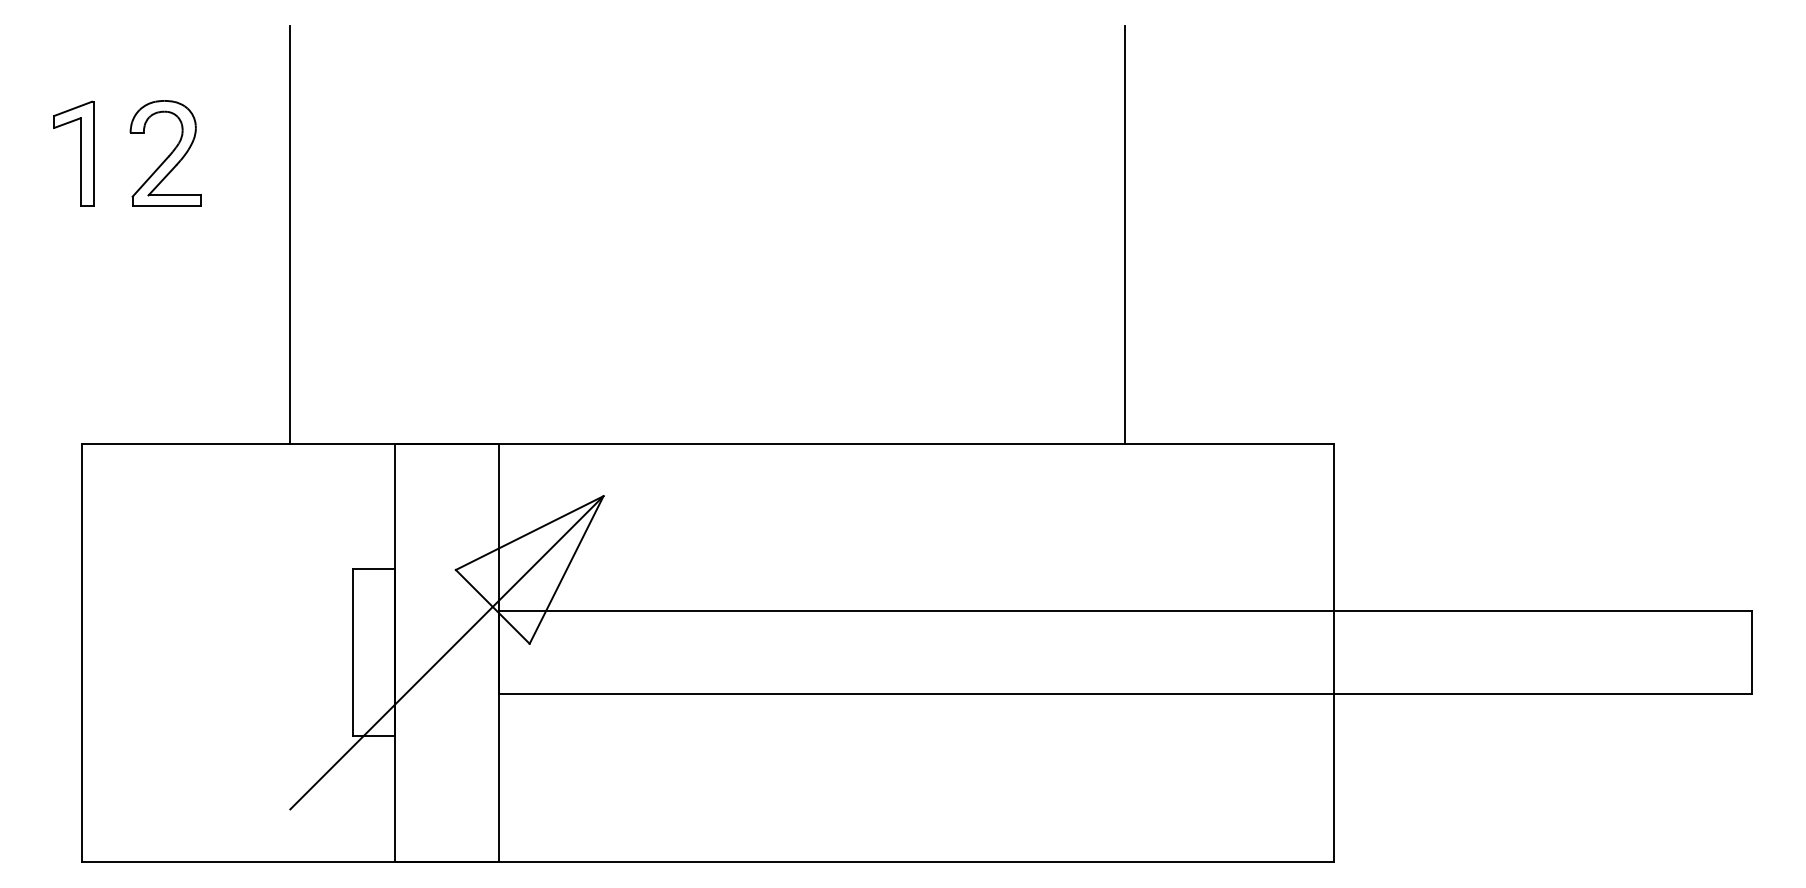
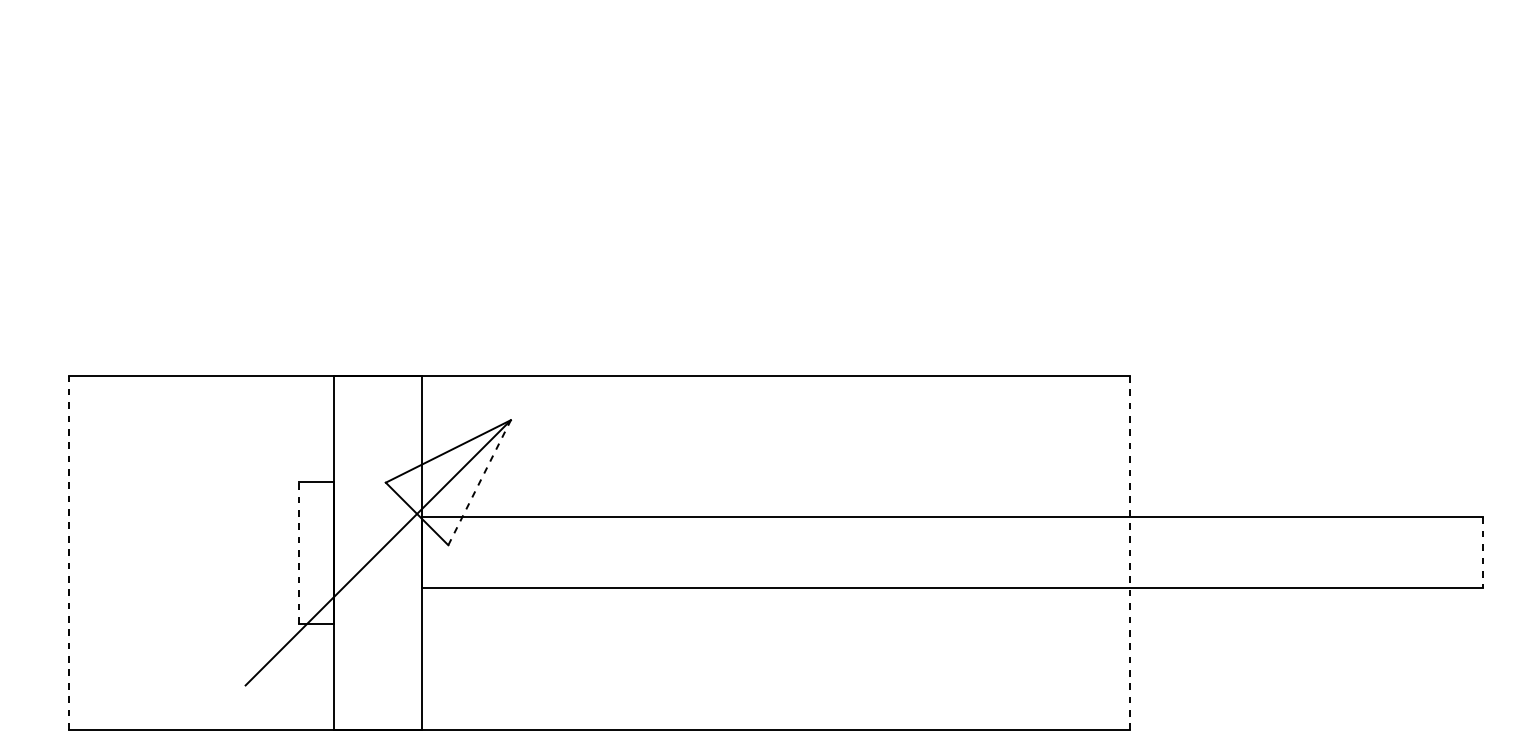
part: (80, 153) -> (67, 129), removed
part: (165, 153) -> (139, 129), removed
line: (290, 235) -> (245, 199), removed
line: (1125, 235) -> (952, 199), removed
line: (566, 570) -> (479, 483), solid -> dashed
line: (81, 652) -> (68, 552), solid -> dashed
line: (353, 652) -> (299, 552), solid -> dashed
line: (1334, 652) -> (1129, 552), solid -> dashed
line: (1751, 652) -> (1483, 552), solid -> dashed

